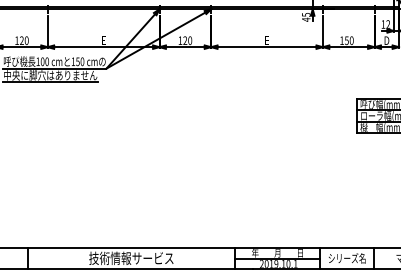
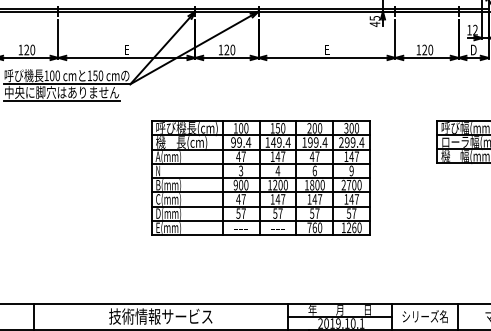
text: (346, 40) -> (424, 49), 150 -> 120
part: (212, 144) -> (260, 177), added

